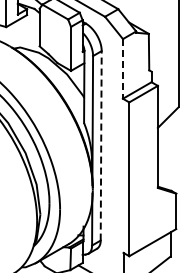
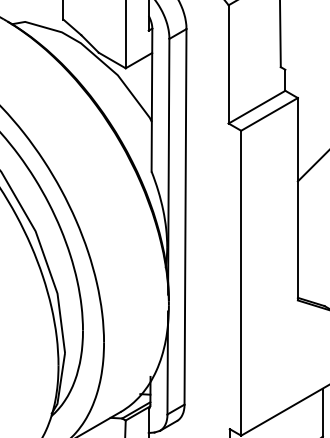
line: (122, 68) -> (227, 63), dashed -> solid
line: (101, 145) -> (186, 216), dashed -> solid

